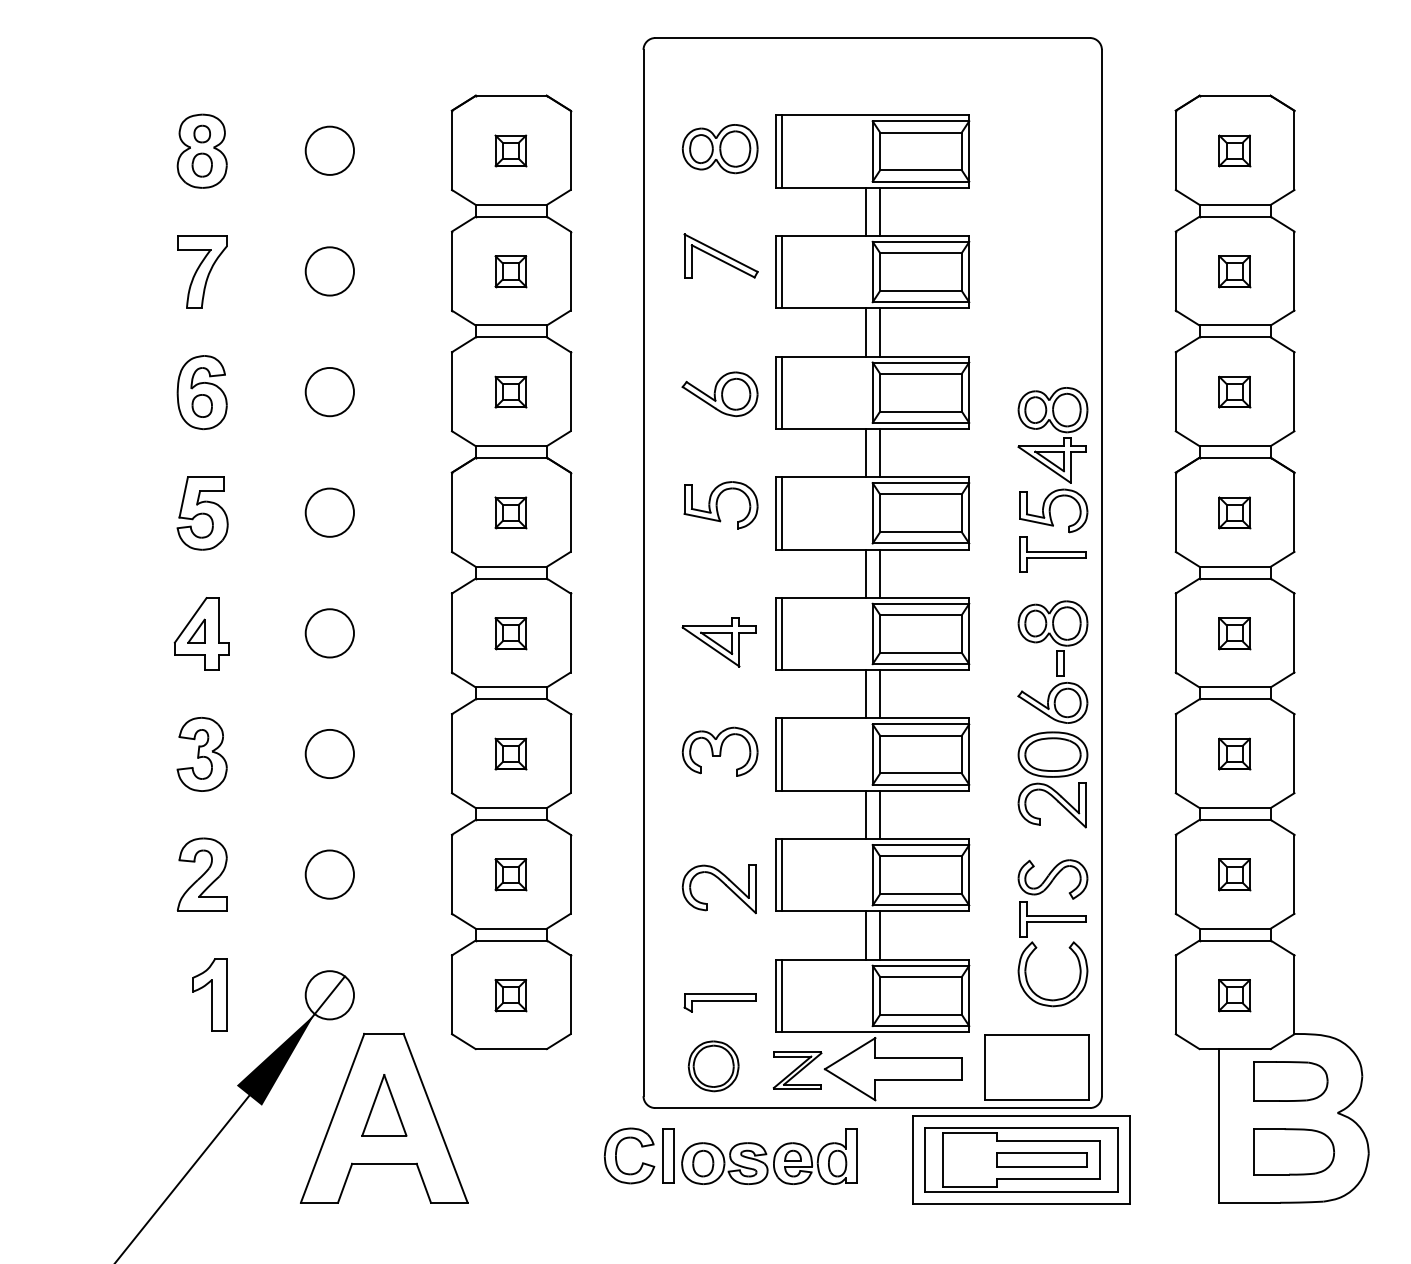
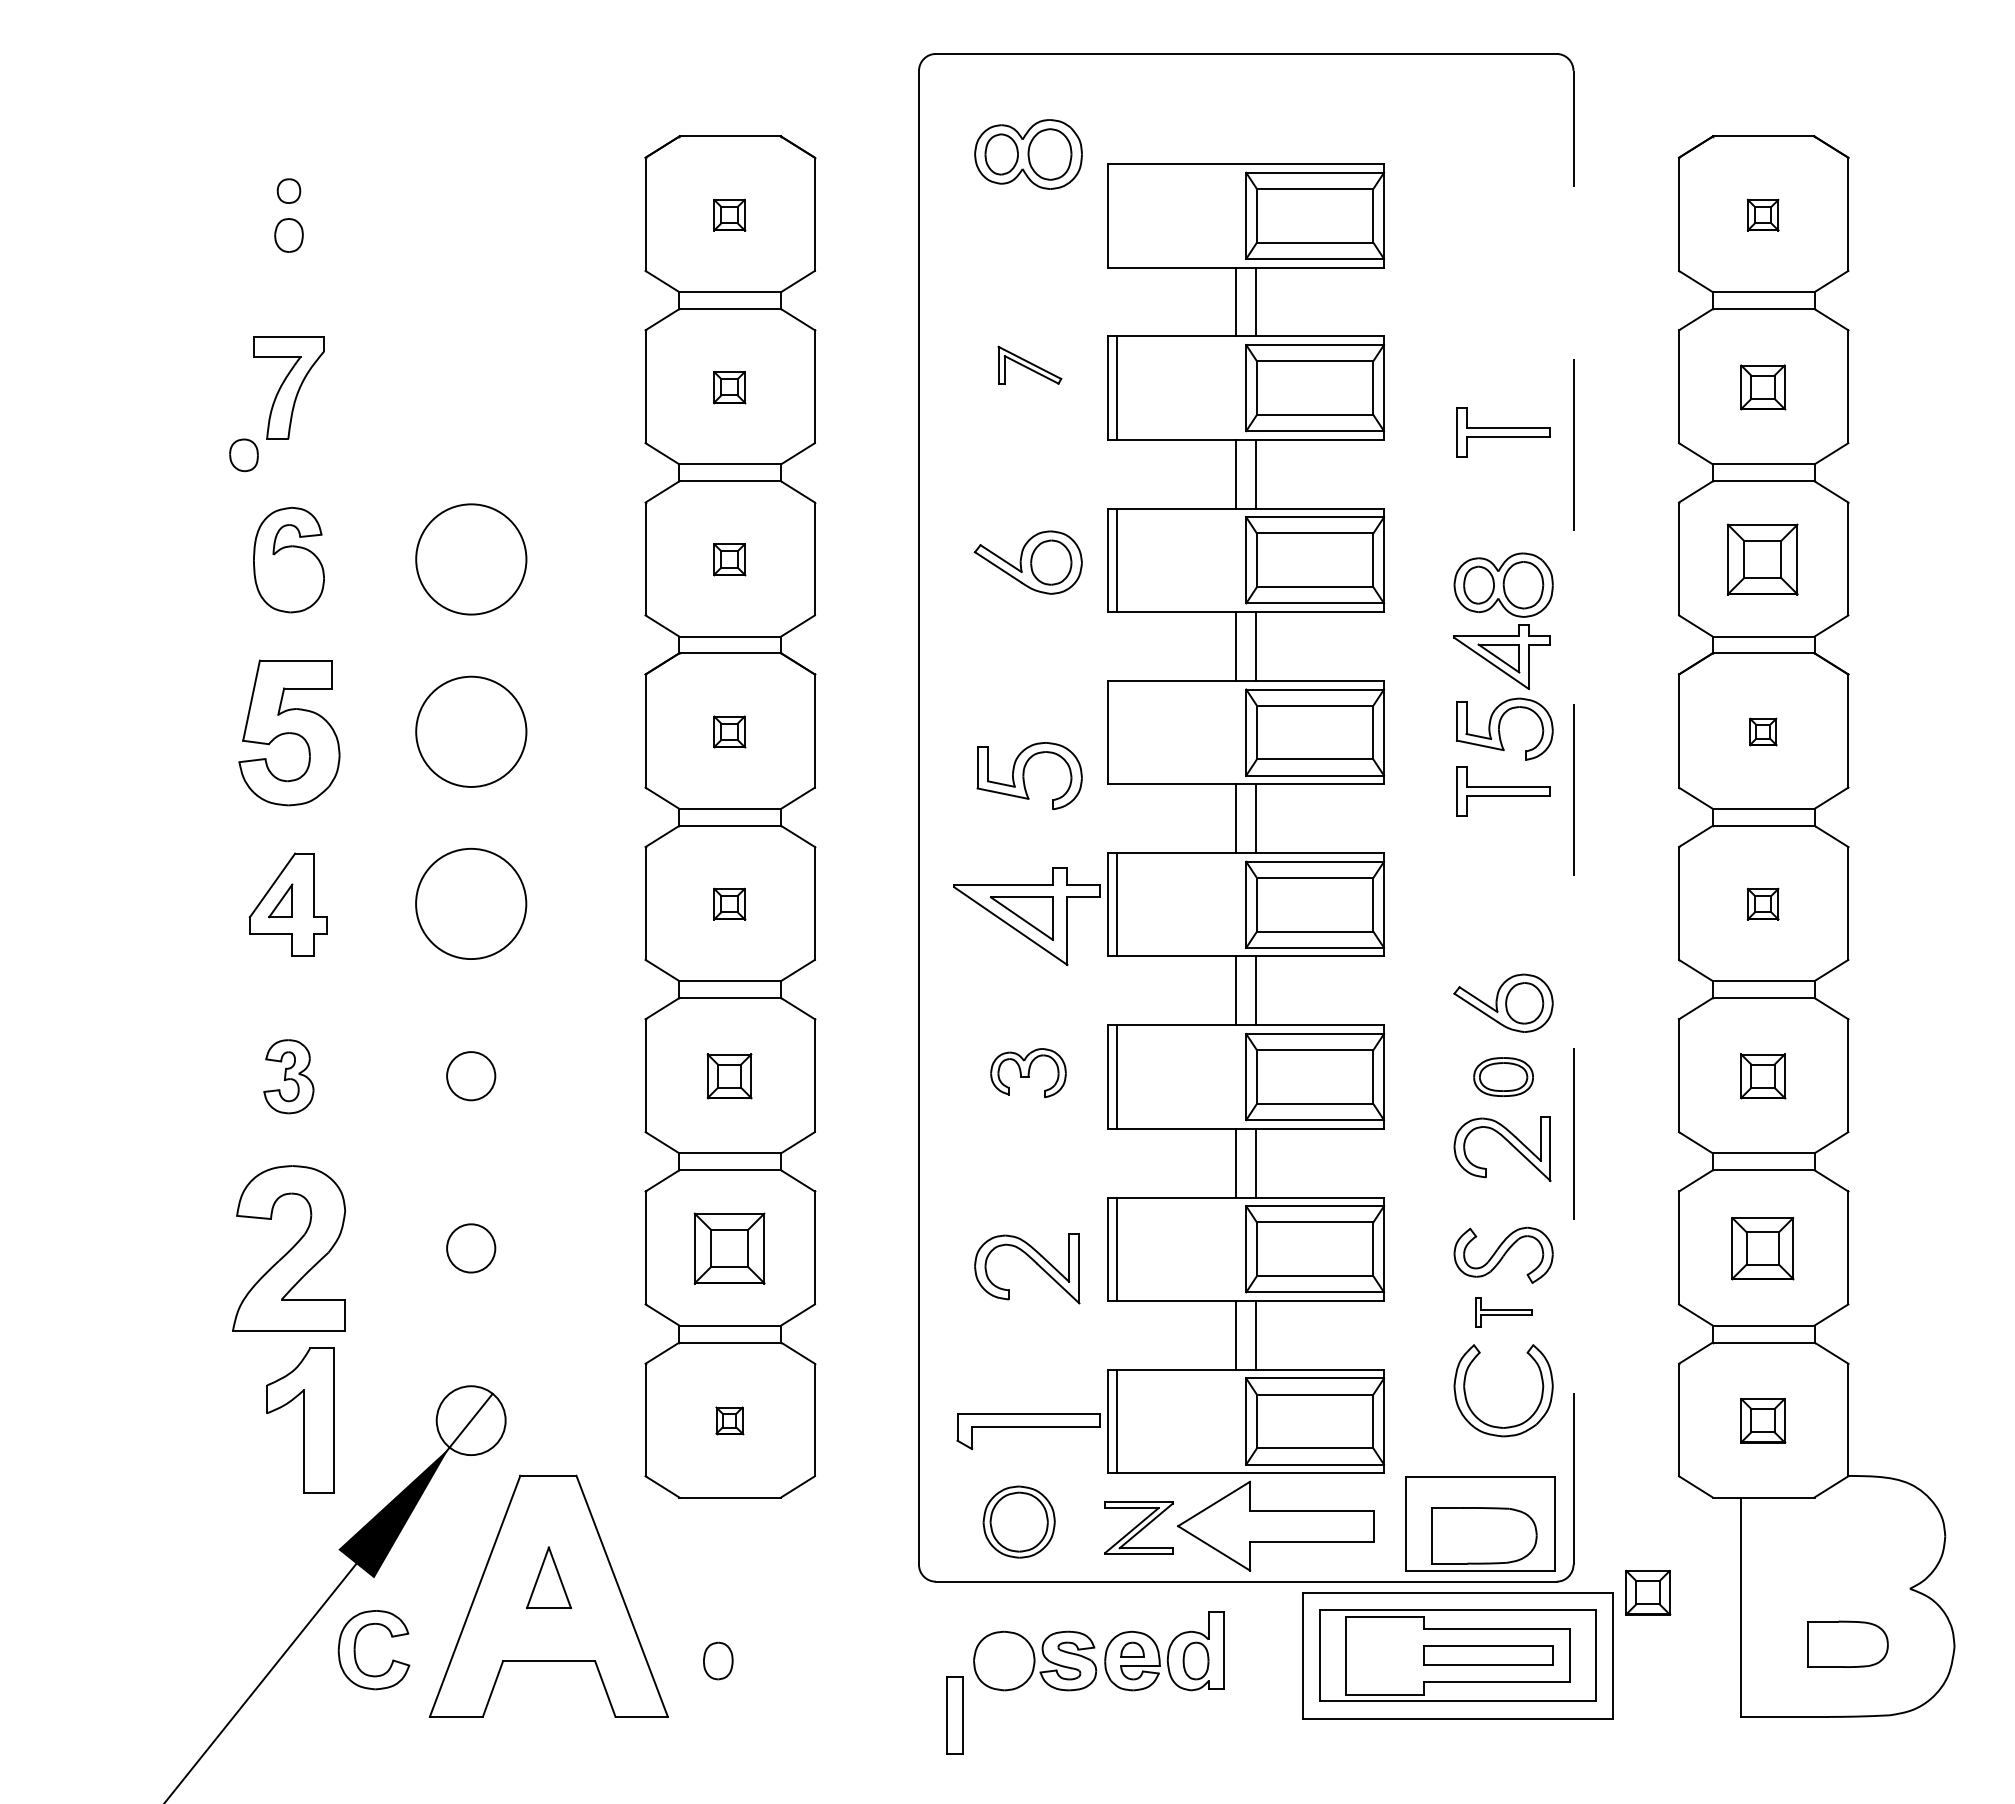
part: (720, 149) -> (1028, 154), moved
circle: (329, 150) -> (470, 214), removed
part: (201, 151) -> (288, 215), removed
part: (510, 151) -> (729, 215), size x0.7
line: (782, 151) -> (1117, 215), removed
part: (1235, 151) -> (1763, 215), size x0.7
part: (720, 256) -> (1029, 365), size x0.6
circle: (329, 270) -> (470, 386), removed
part: (510, 271) -> (729, 387), size x0.7
part: (1052, 303) -> (1503, 432), added
circle: (329, 392) -> (470, 559), size x1.6
part: (510, 392) -> (729, 559), size x0.7
part: (1235, 392) -> (1763, 559), size x1.6
part: (201, 406) -> (243, 455), moved
part: (720, 505) -> (1029, 776), moved
circle: (329, 512) -> (470, 731), size x1.6
part: (510, 512) -> (729, 731), size x0.7
part: (1235, 512) -> (1763, 731), size x0.6
part: (202, 513) -> (289, 732), size x1.4
line: (782, 513) -> (1117, 732), removed
line: (1101, 572) -> (1573, 817), solid -> dashed
circle: (329, 633) -> (470, 903), size x1.6
part: (510, 633) -> (729, 904), size x0.7
part: (1235, 633) -> (1763, 904), size x0.7
part: (1052, 638) -> (1503, 911), removed
part: (718, 642) -> (1026, 916), size x1.4
part: (720, 751) -> (1028, 1072), size x0.7
circle: (329, 753) -> (470, 1075), size x0.7
part: (201, 754) -> (288, 1076), size x0.7
part: (1052, 754) -> (1503, 1076), size x0.6
part: (201, 873) -> (288, 1247), size x1.6
circle: (329, 873) -> (470, 1247), size x0.7
part: (510, 874) -> (729, 1248), size x1.6
part: (1235, 874) -> (1763, 1248), size x1.4
part: (1052, 919) -> (1503, 1312), size x0.6
part: (209, 995) -> (299, 1420), size x1.4
part: (510, 995) -> (729, 1420), size x0.6
part: (719, 1002) -> (1027, 1431), size x1.4
part: (1291, 1081) -> (1484, 1535), moved
part: (384, 1105) -> (548, 1577), size x0.7
part: (1154, 1115) -> (1648, 1592), added
part: (1293, 1152) -> (1847, 1644), size x0.7
part: (616, 1156) -> (355, 1650), moved
part: (668, 1156) -> (954, 1715), moved
part: (703, 1163) -> (718, 1660), moved

